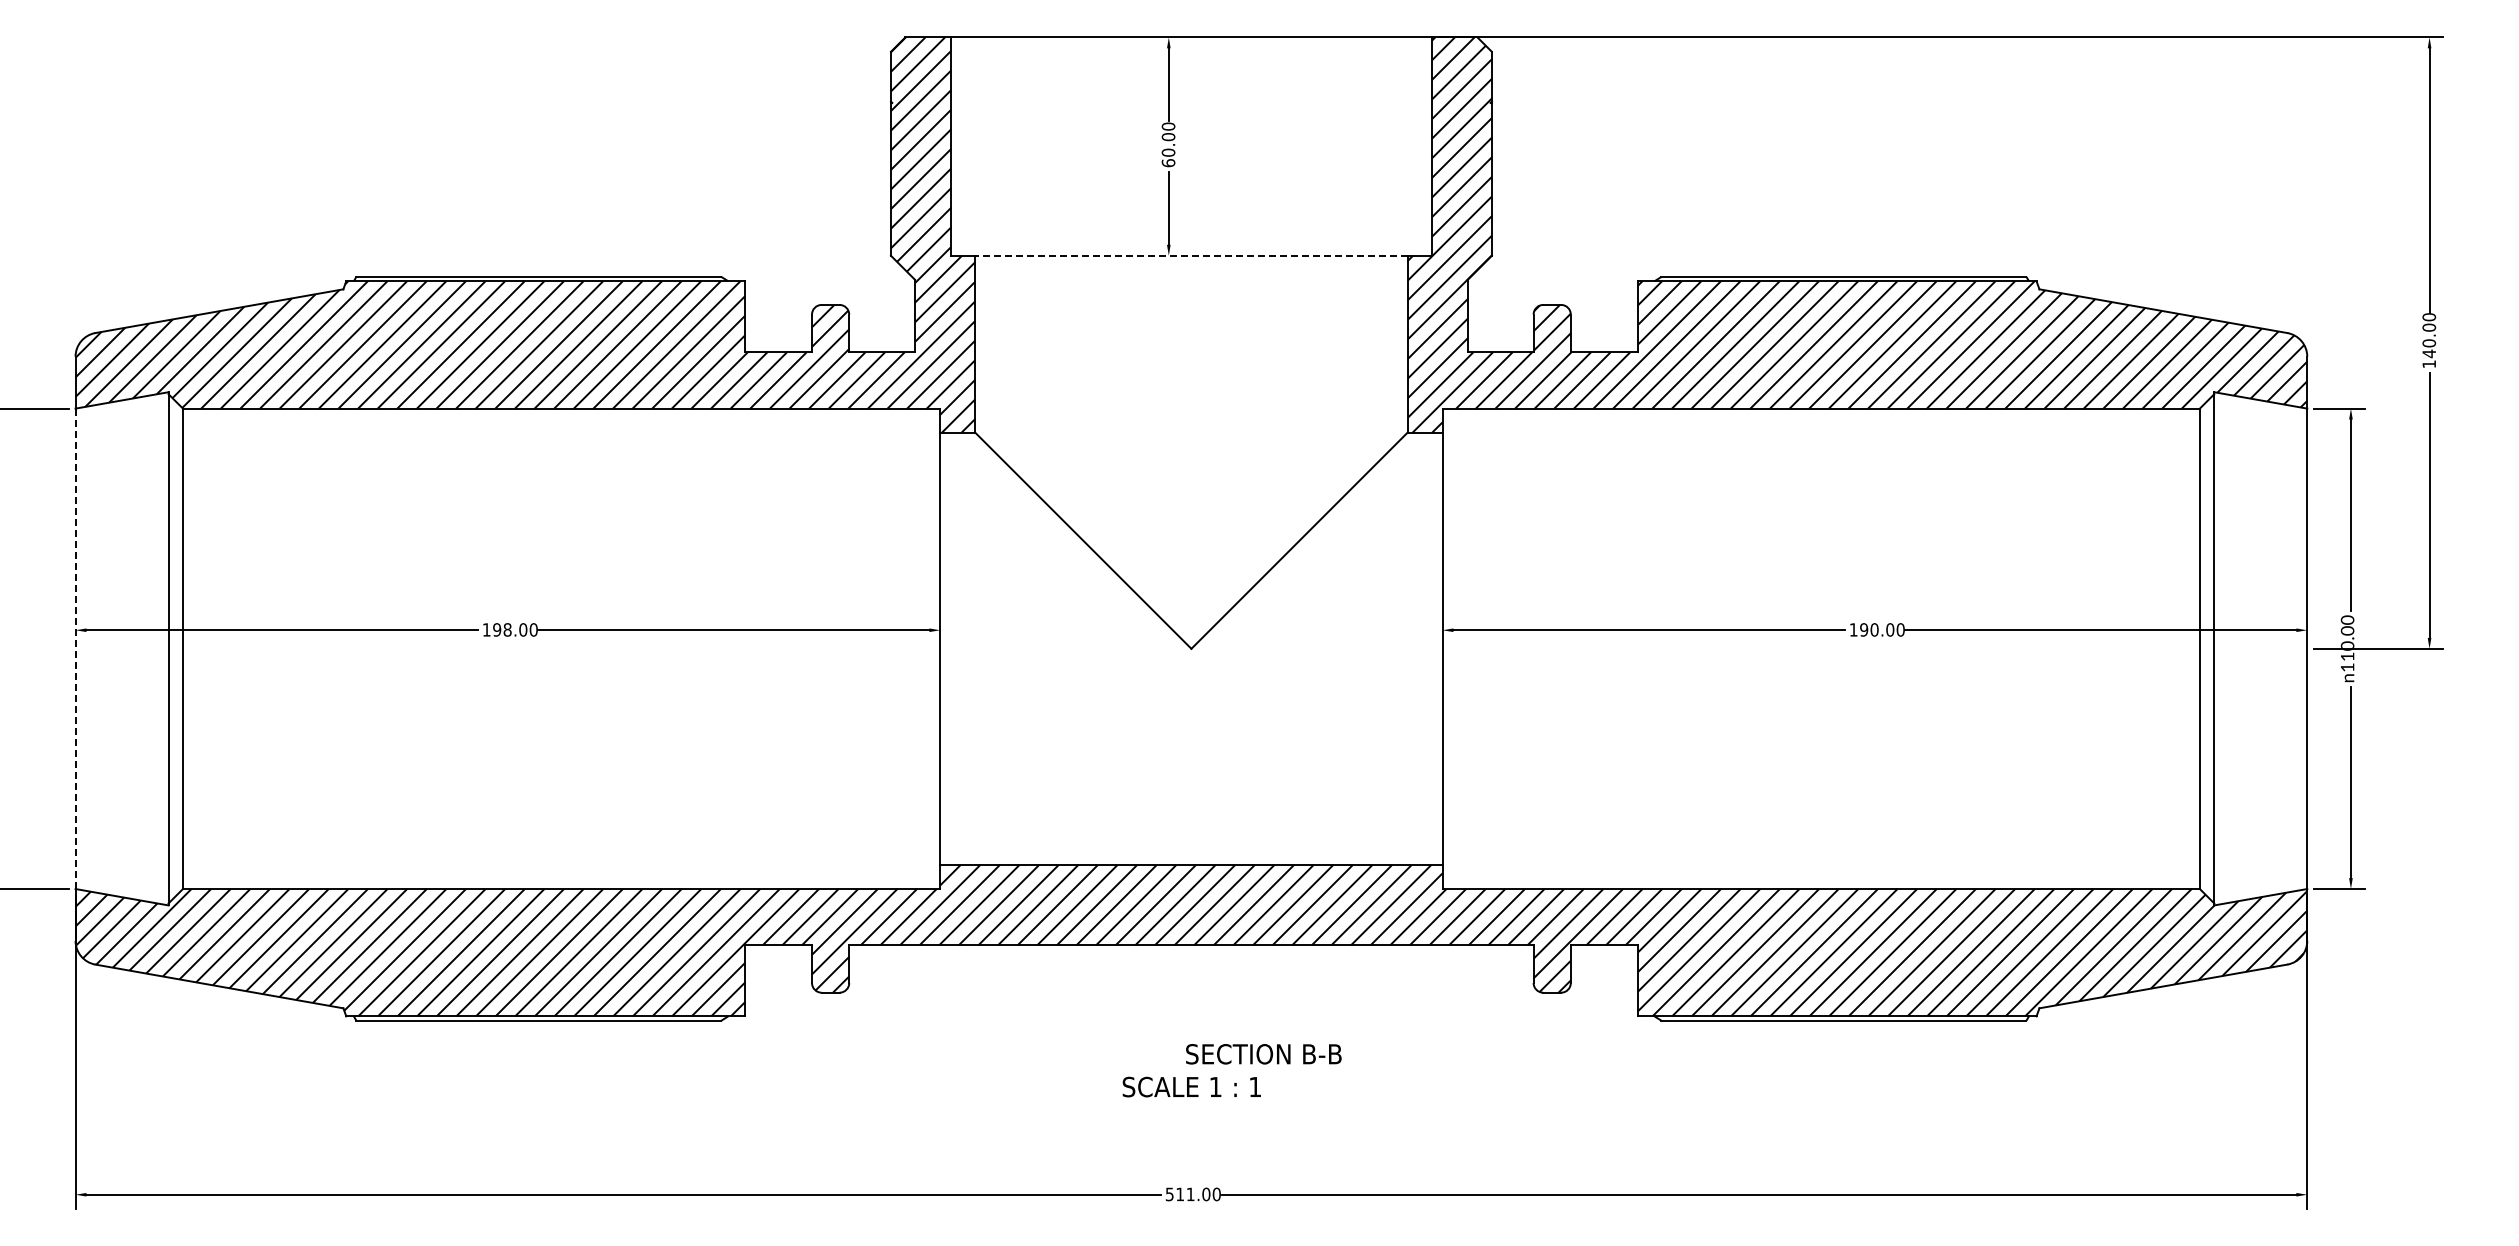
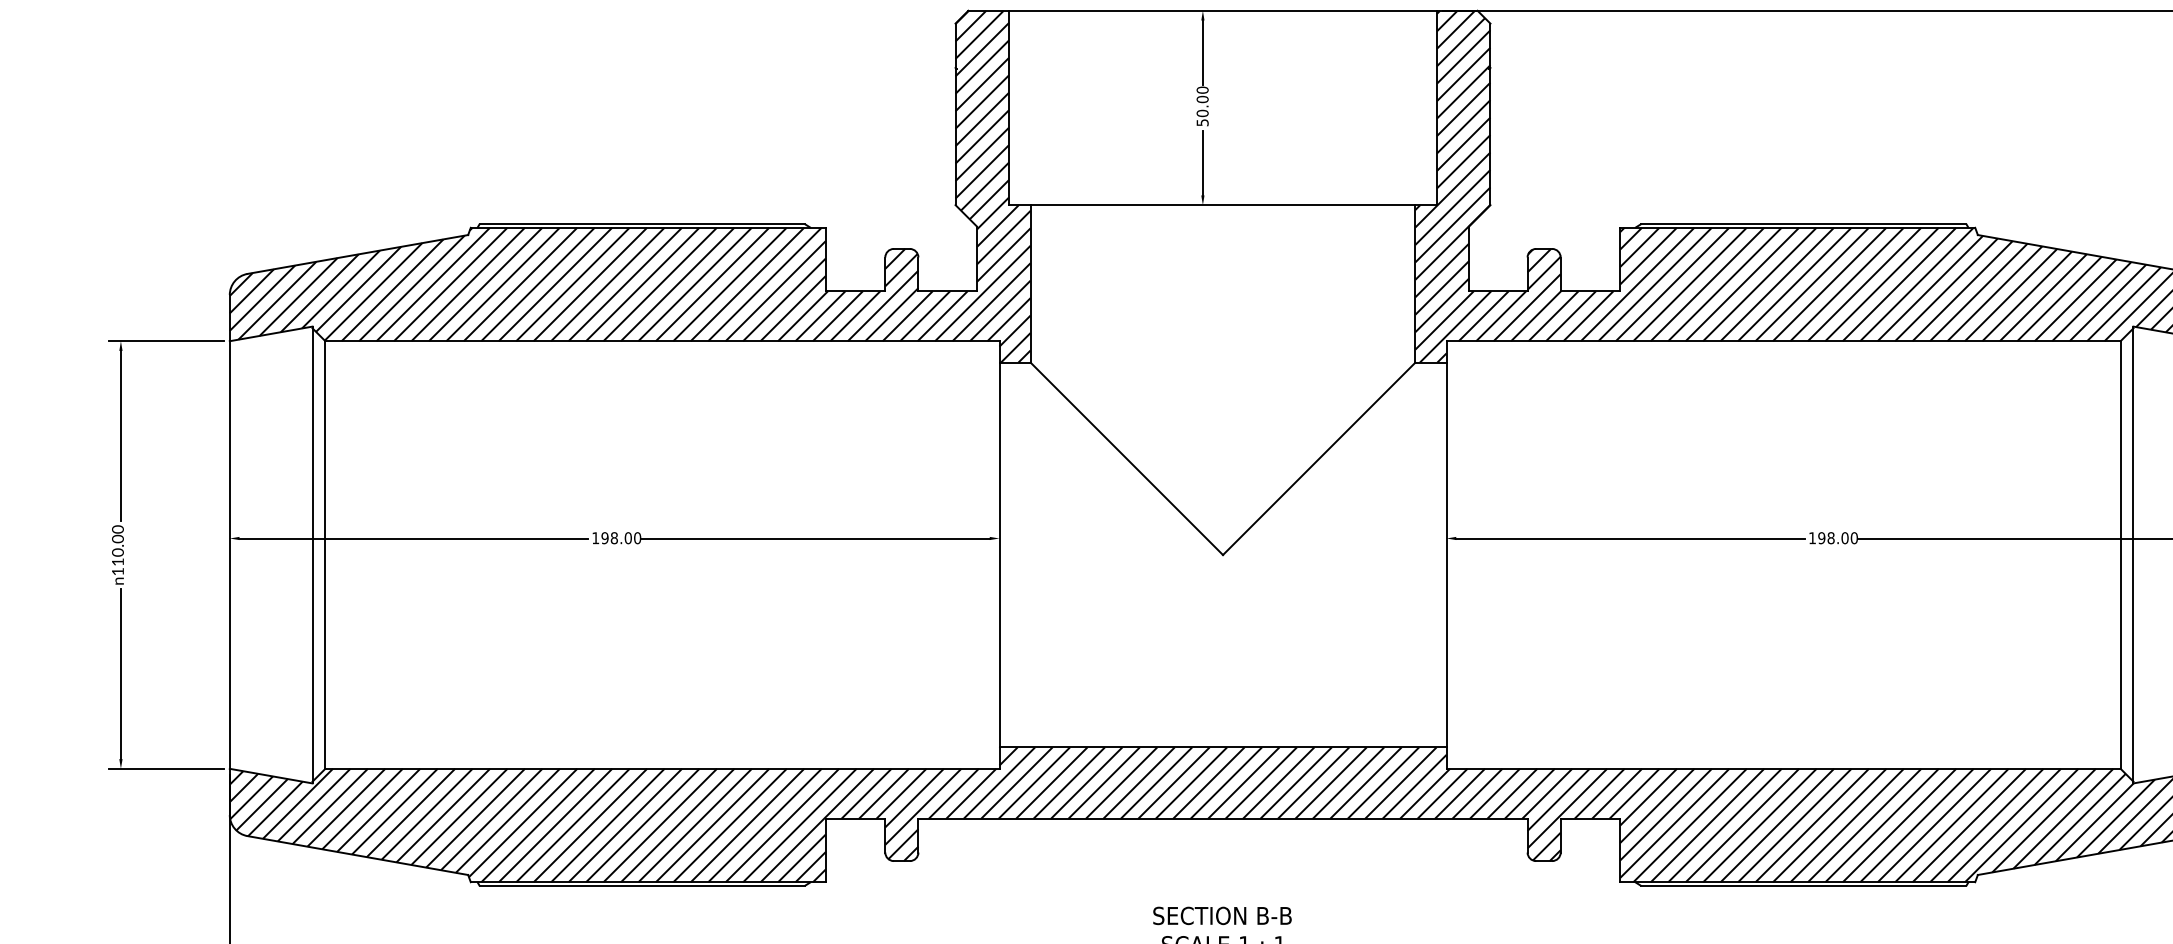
text: (1168, 163) -> (1202, 123), 60.00 -> 50.00
line: (1190, 255) -> (1222, 204), dashed -> solid
text: (1874, 629) -> (1831, 537), 190.00 -> 198.00
line: (75, 648) -> (229, 554), dashed -> solid
text: (1263, 1054) -> (1222, 916), moved

